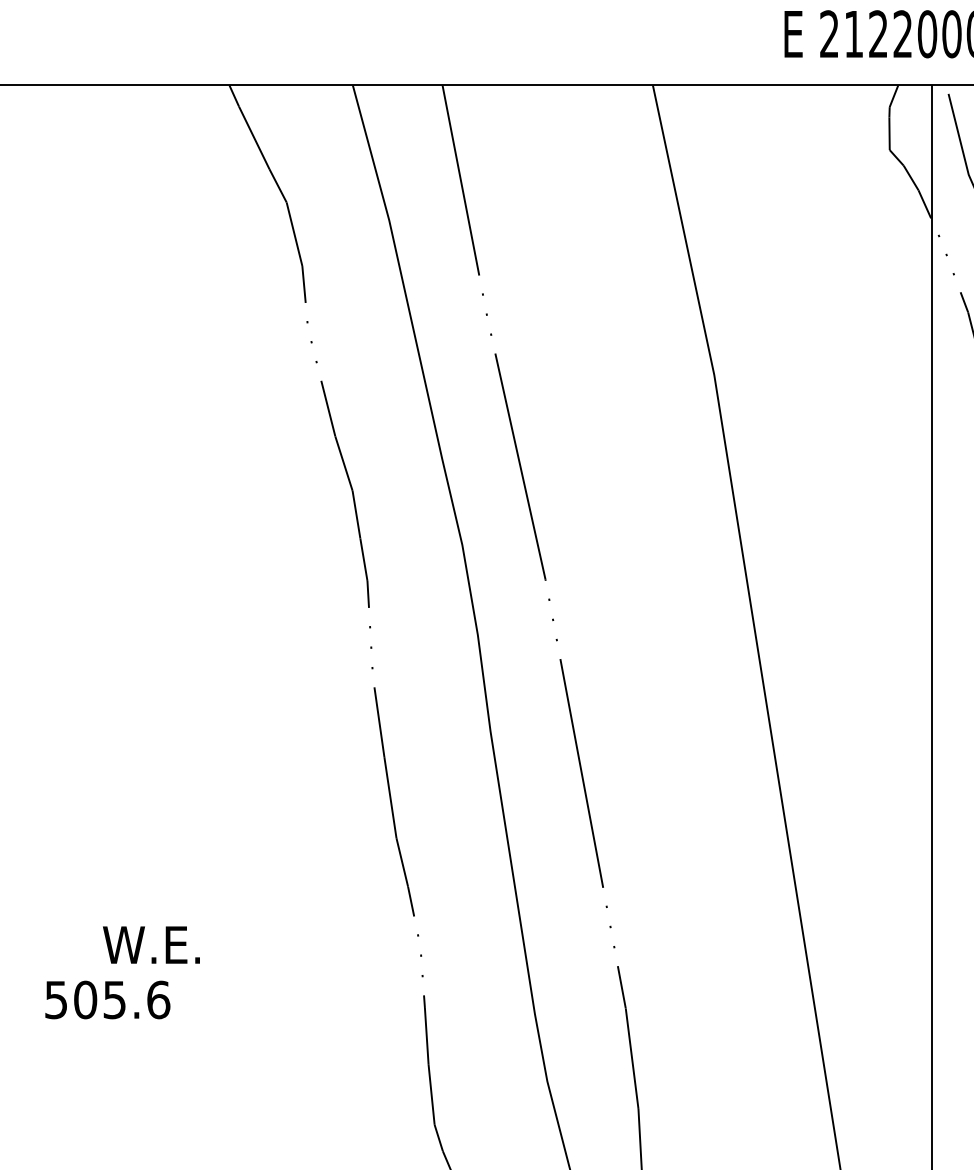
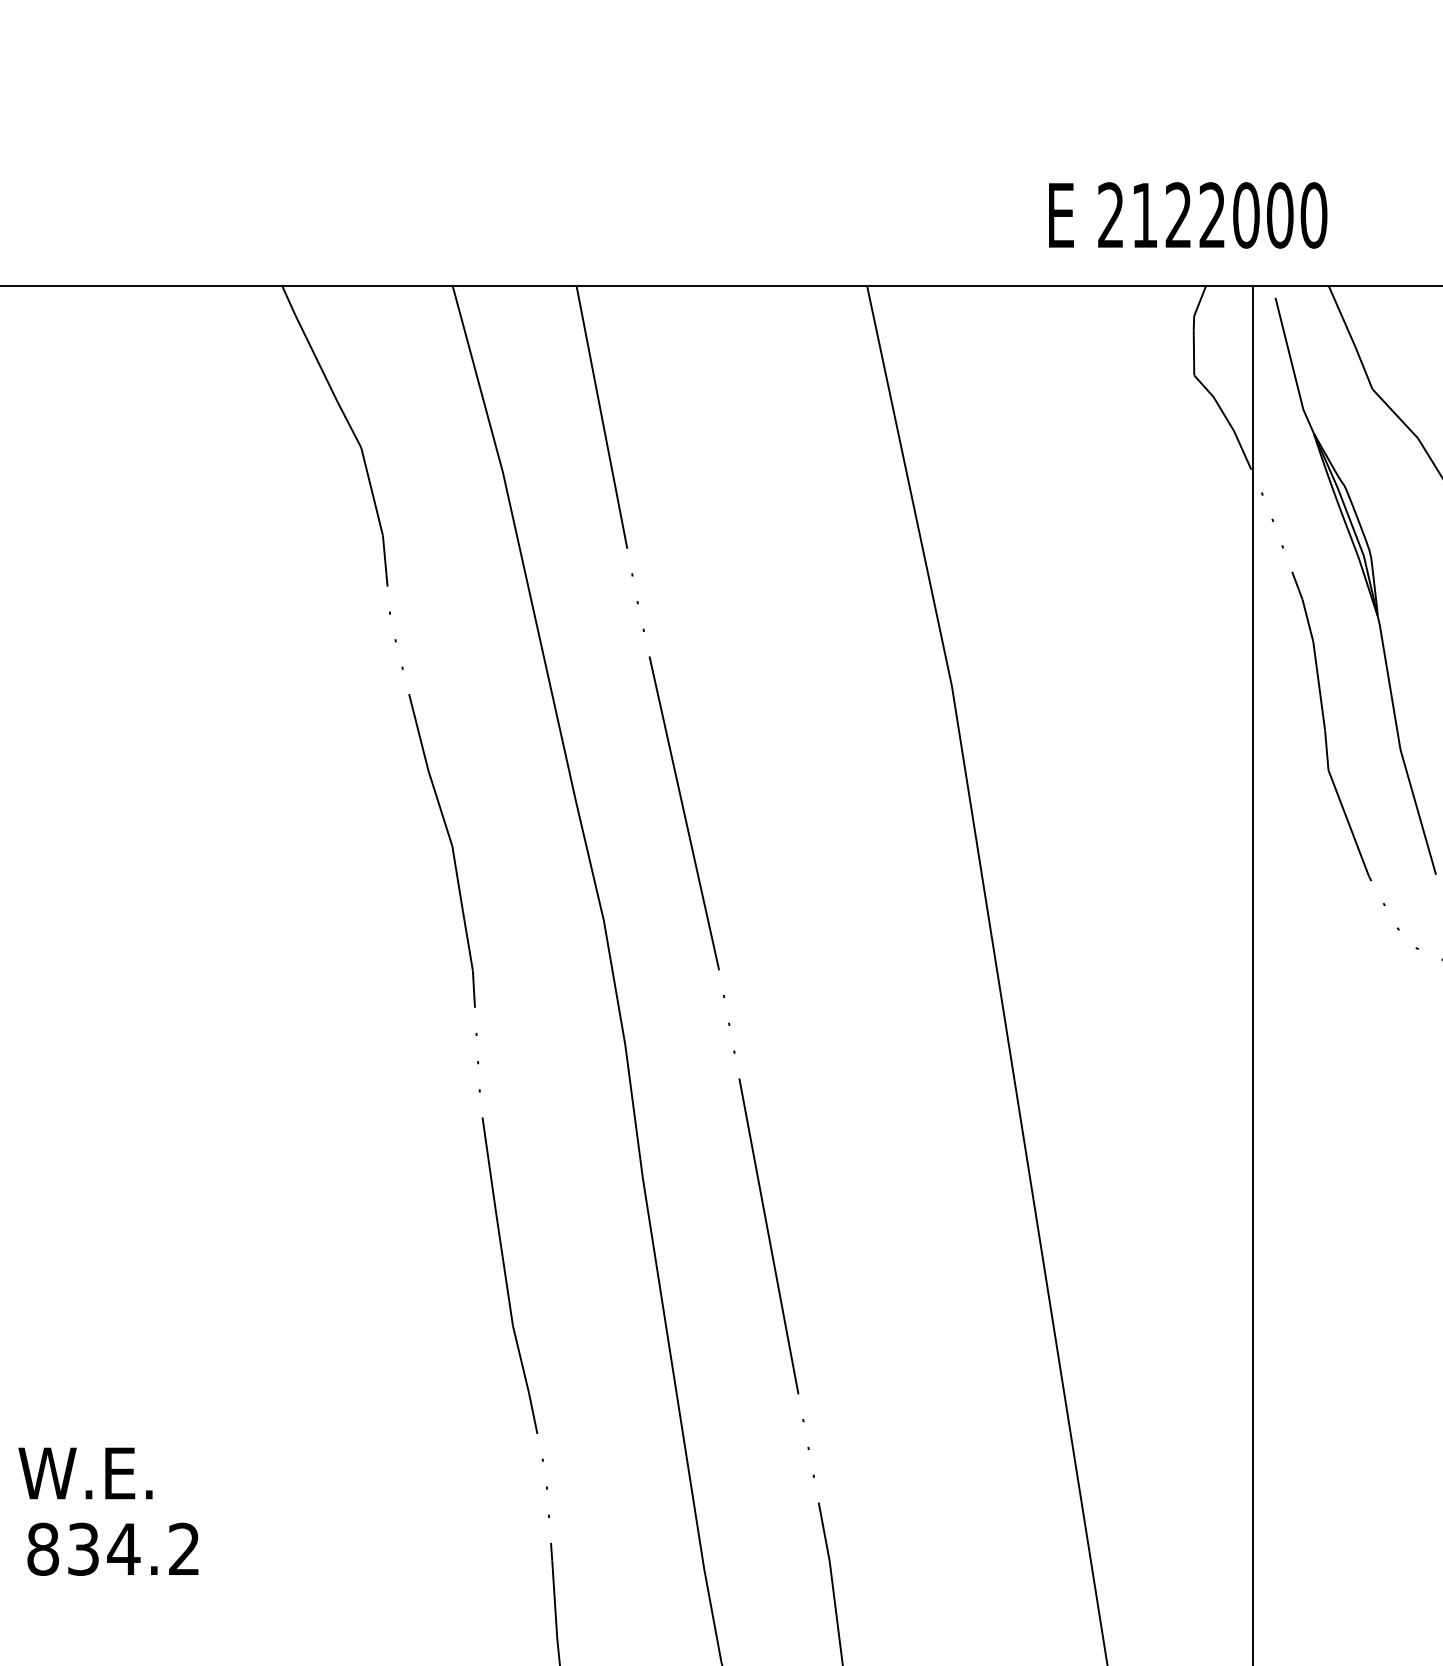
text: (151, 945) -> (85, 1473), moved
text: (107, 999) -> (113, 1548), 505.6 -> 834.2

